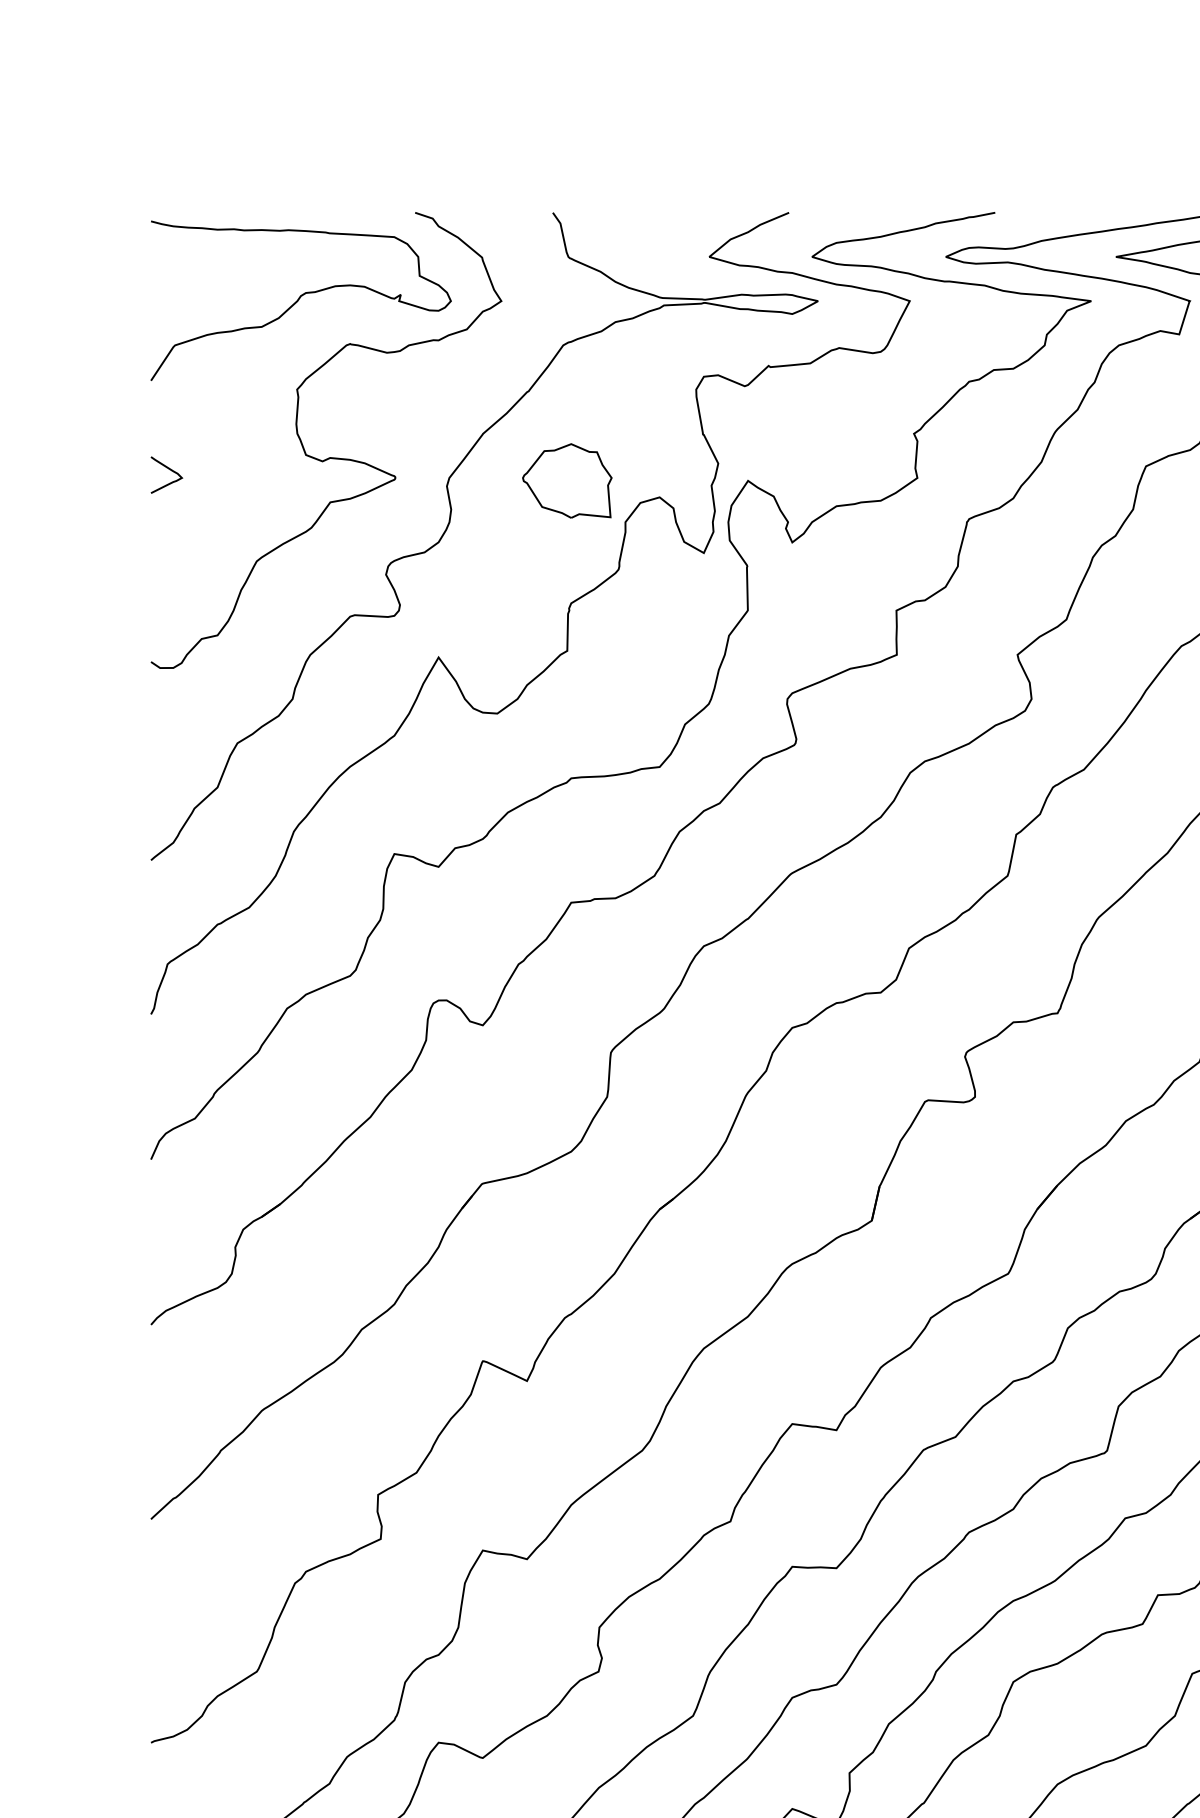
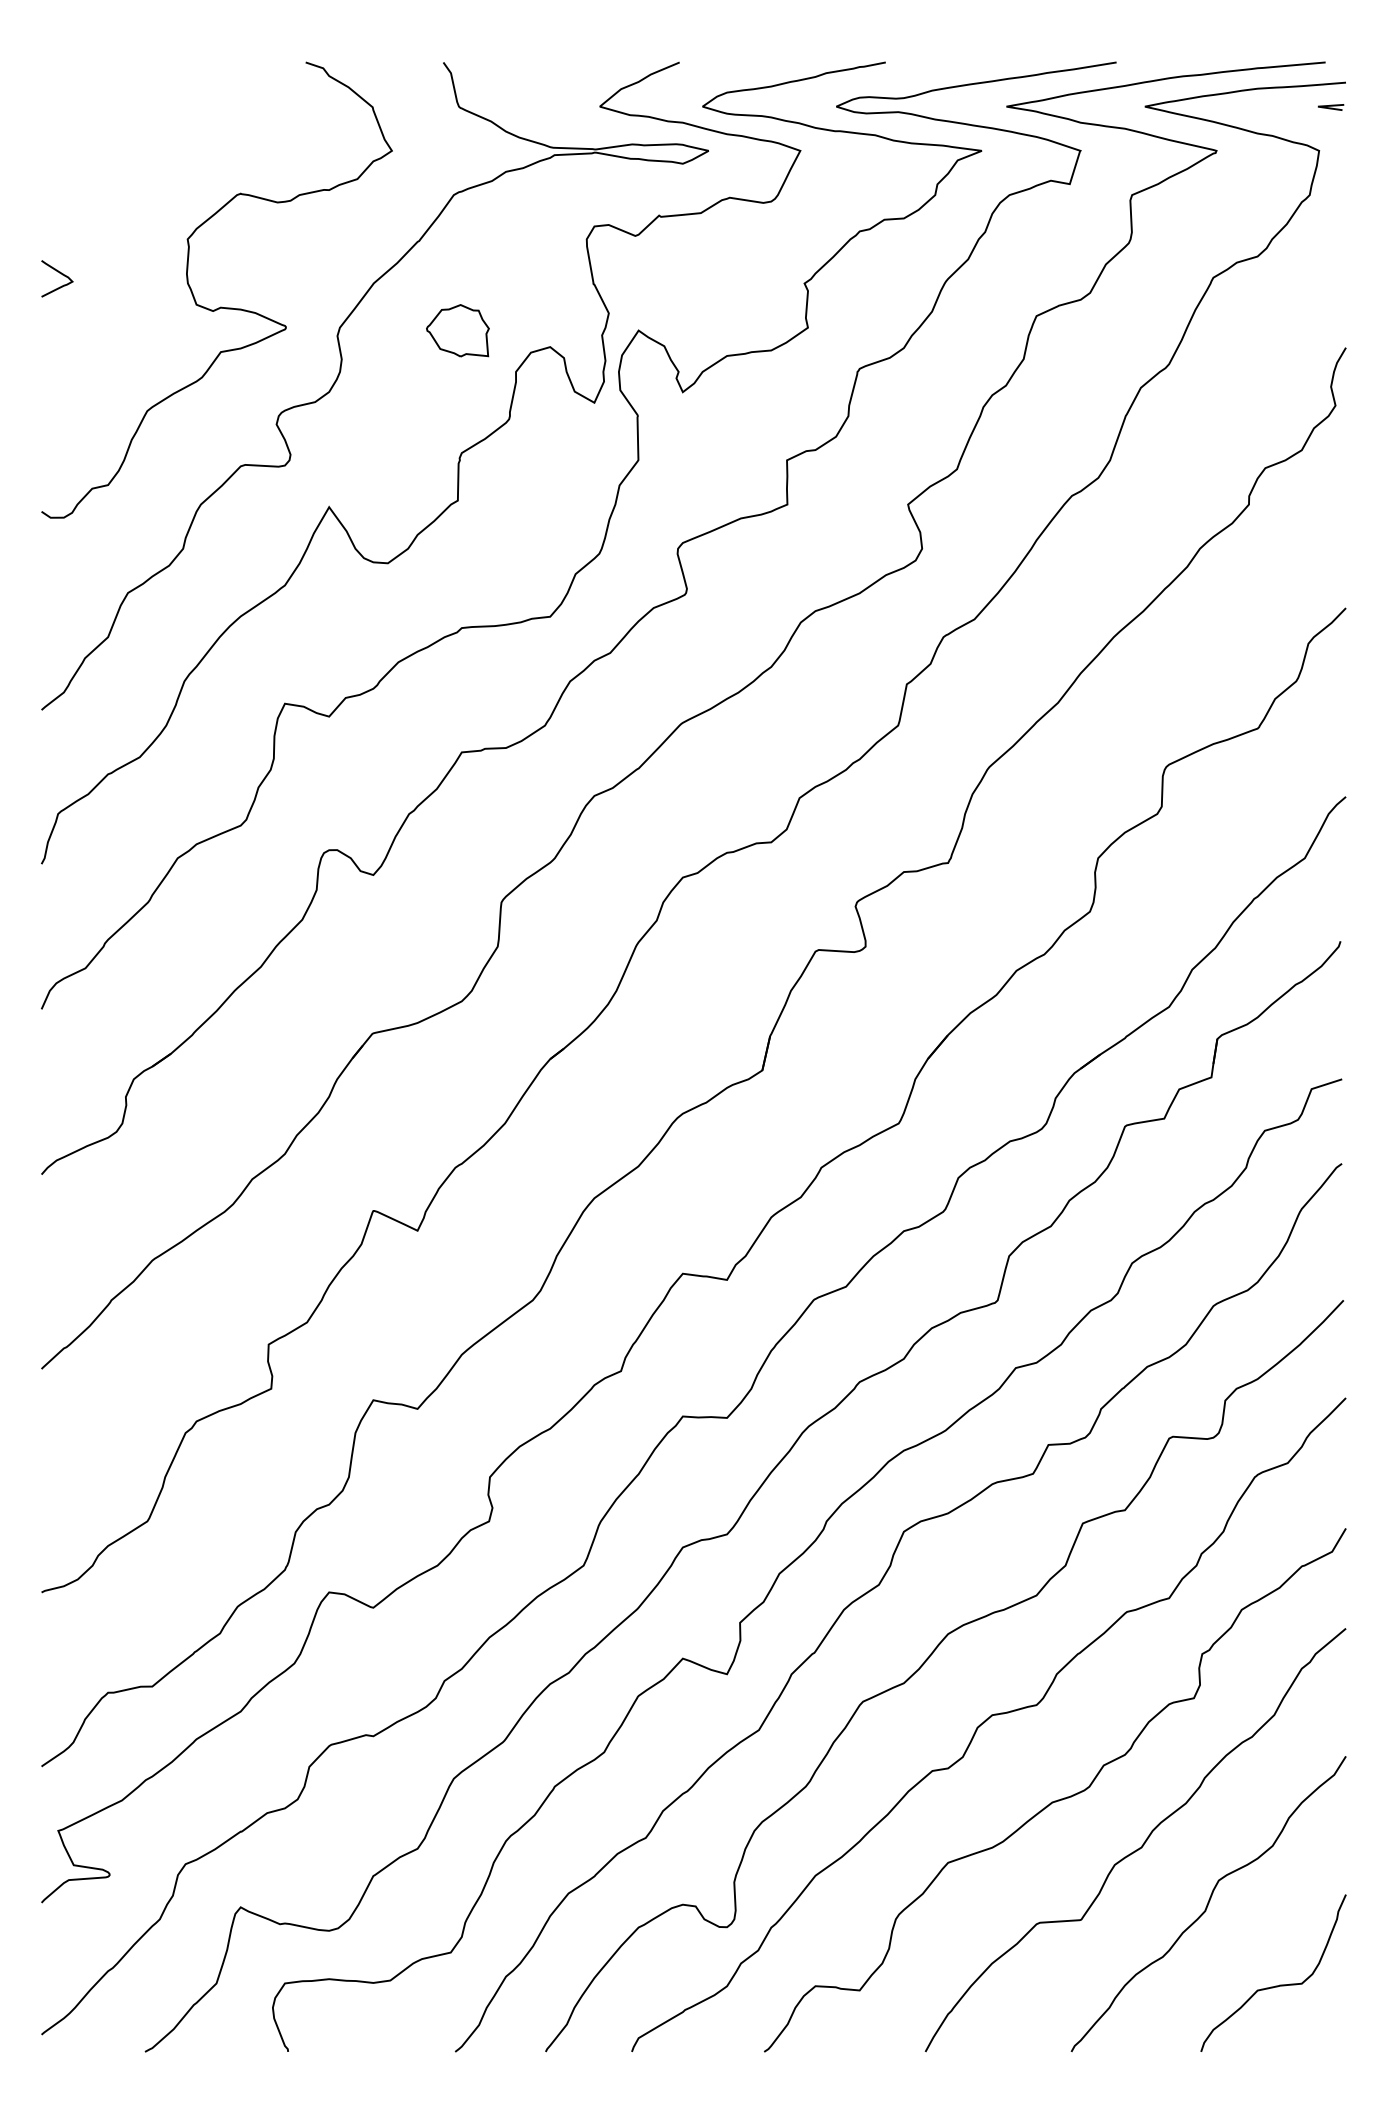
curve: (299, 299) -> (190, 149), removed
curve: (168, 469) -> (59, 273), moved
part: (566, 480) -> (457, 330), size x0.7

